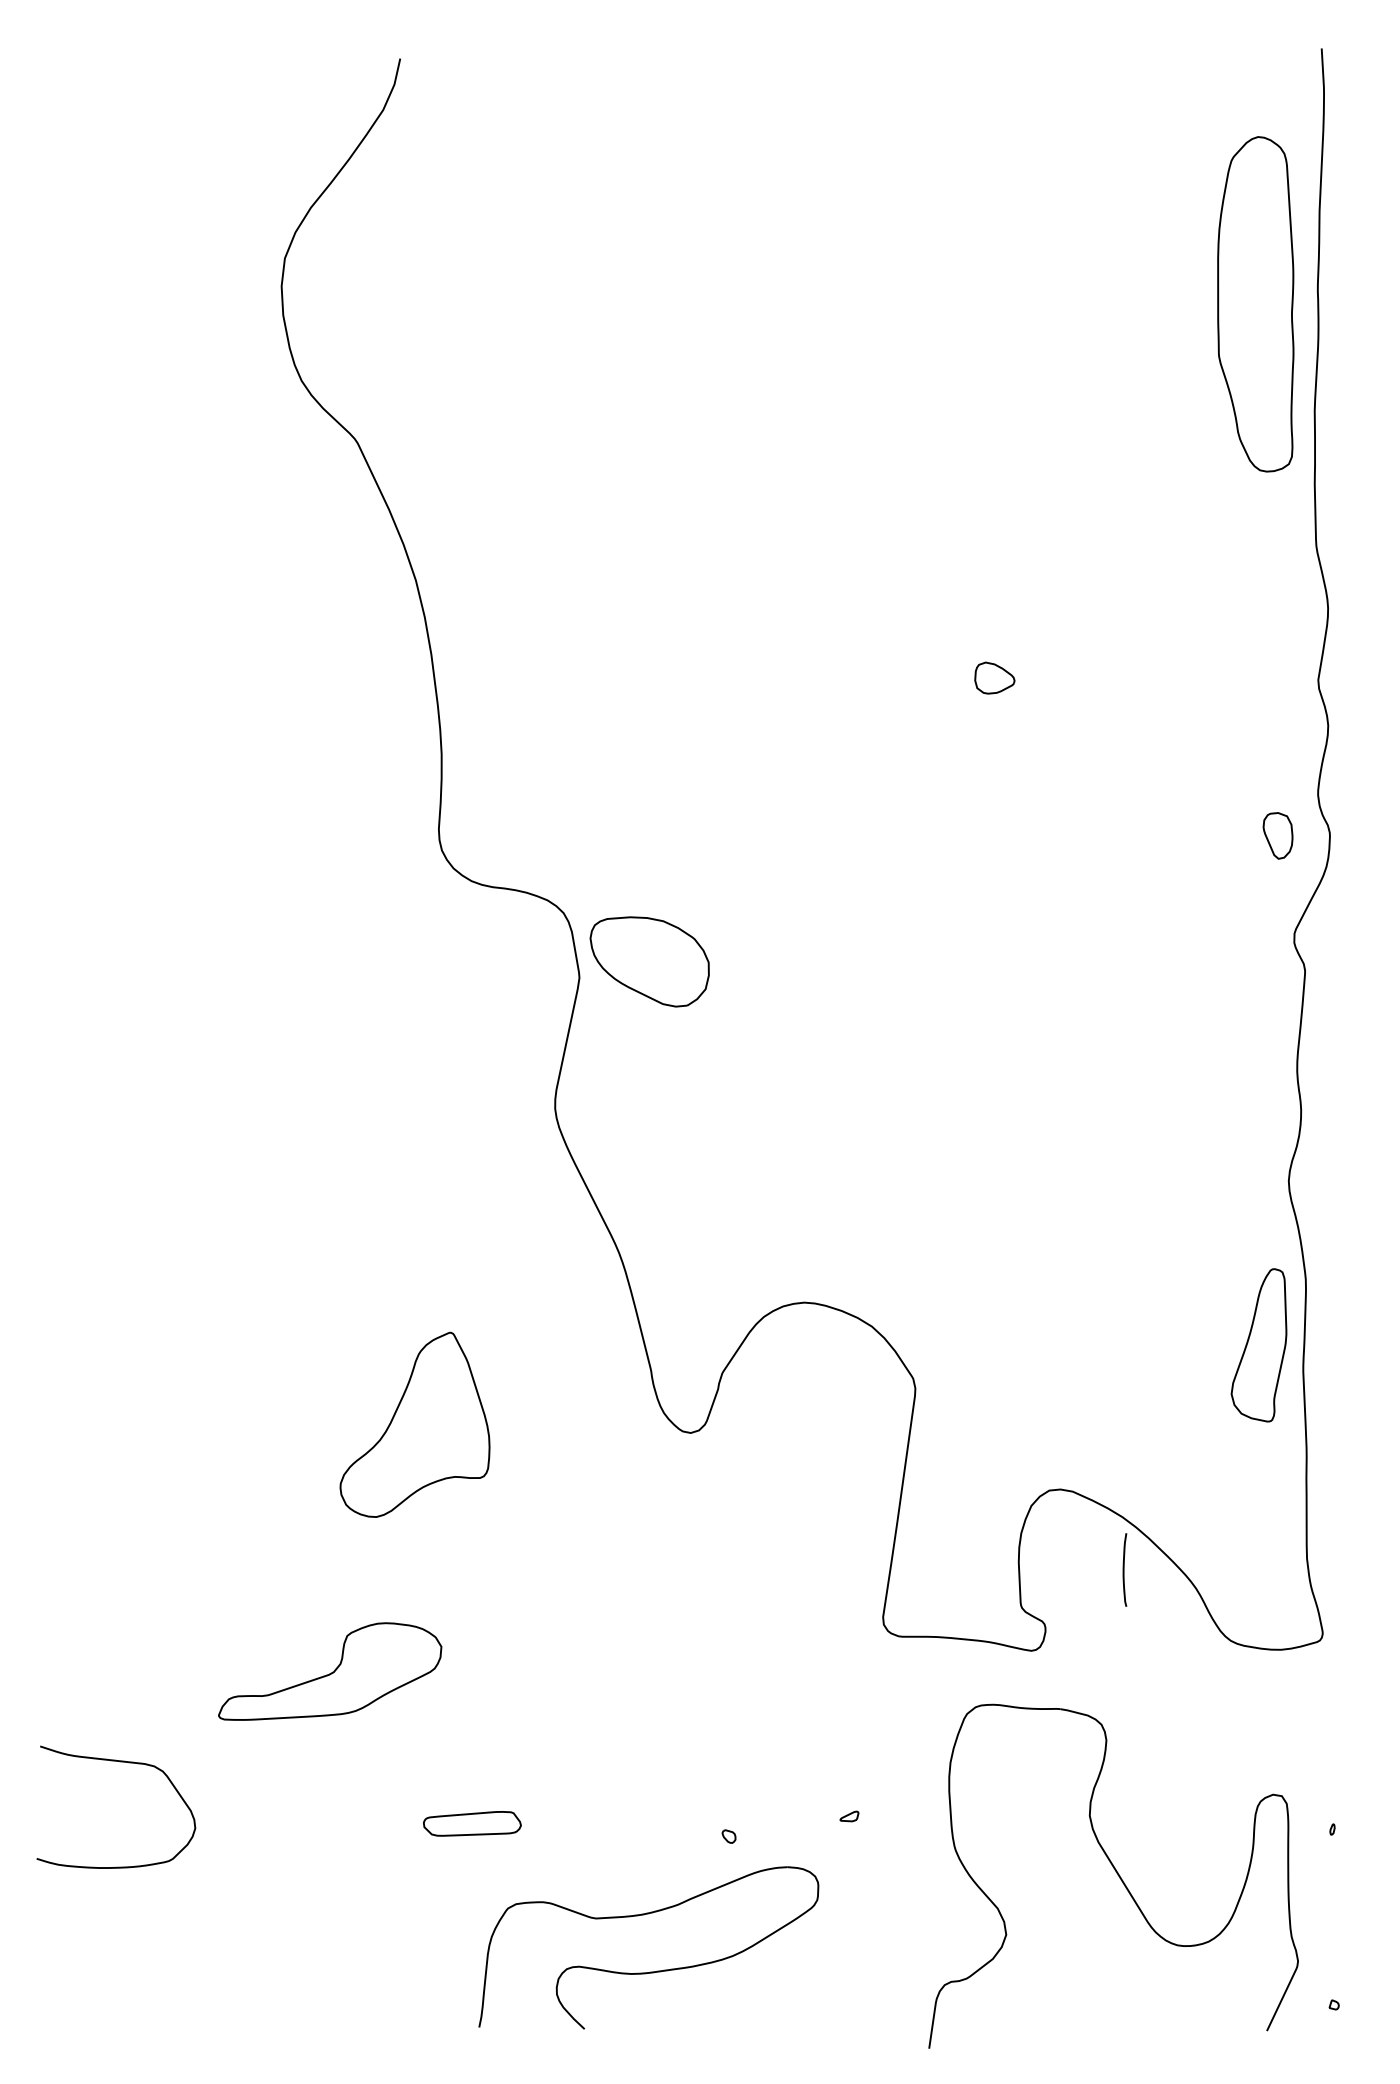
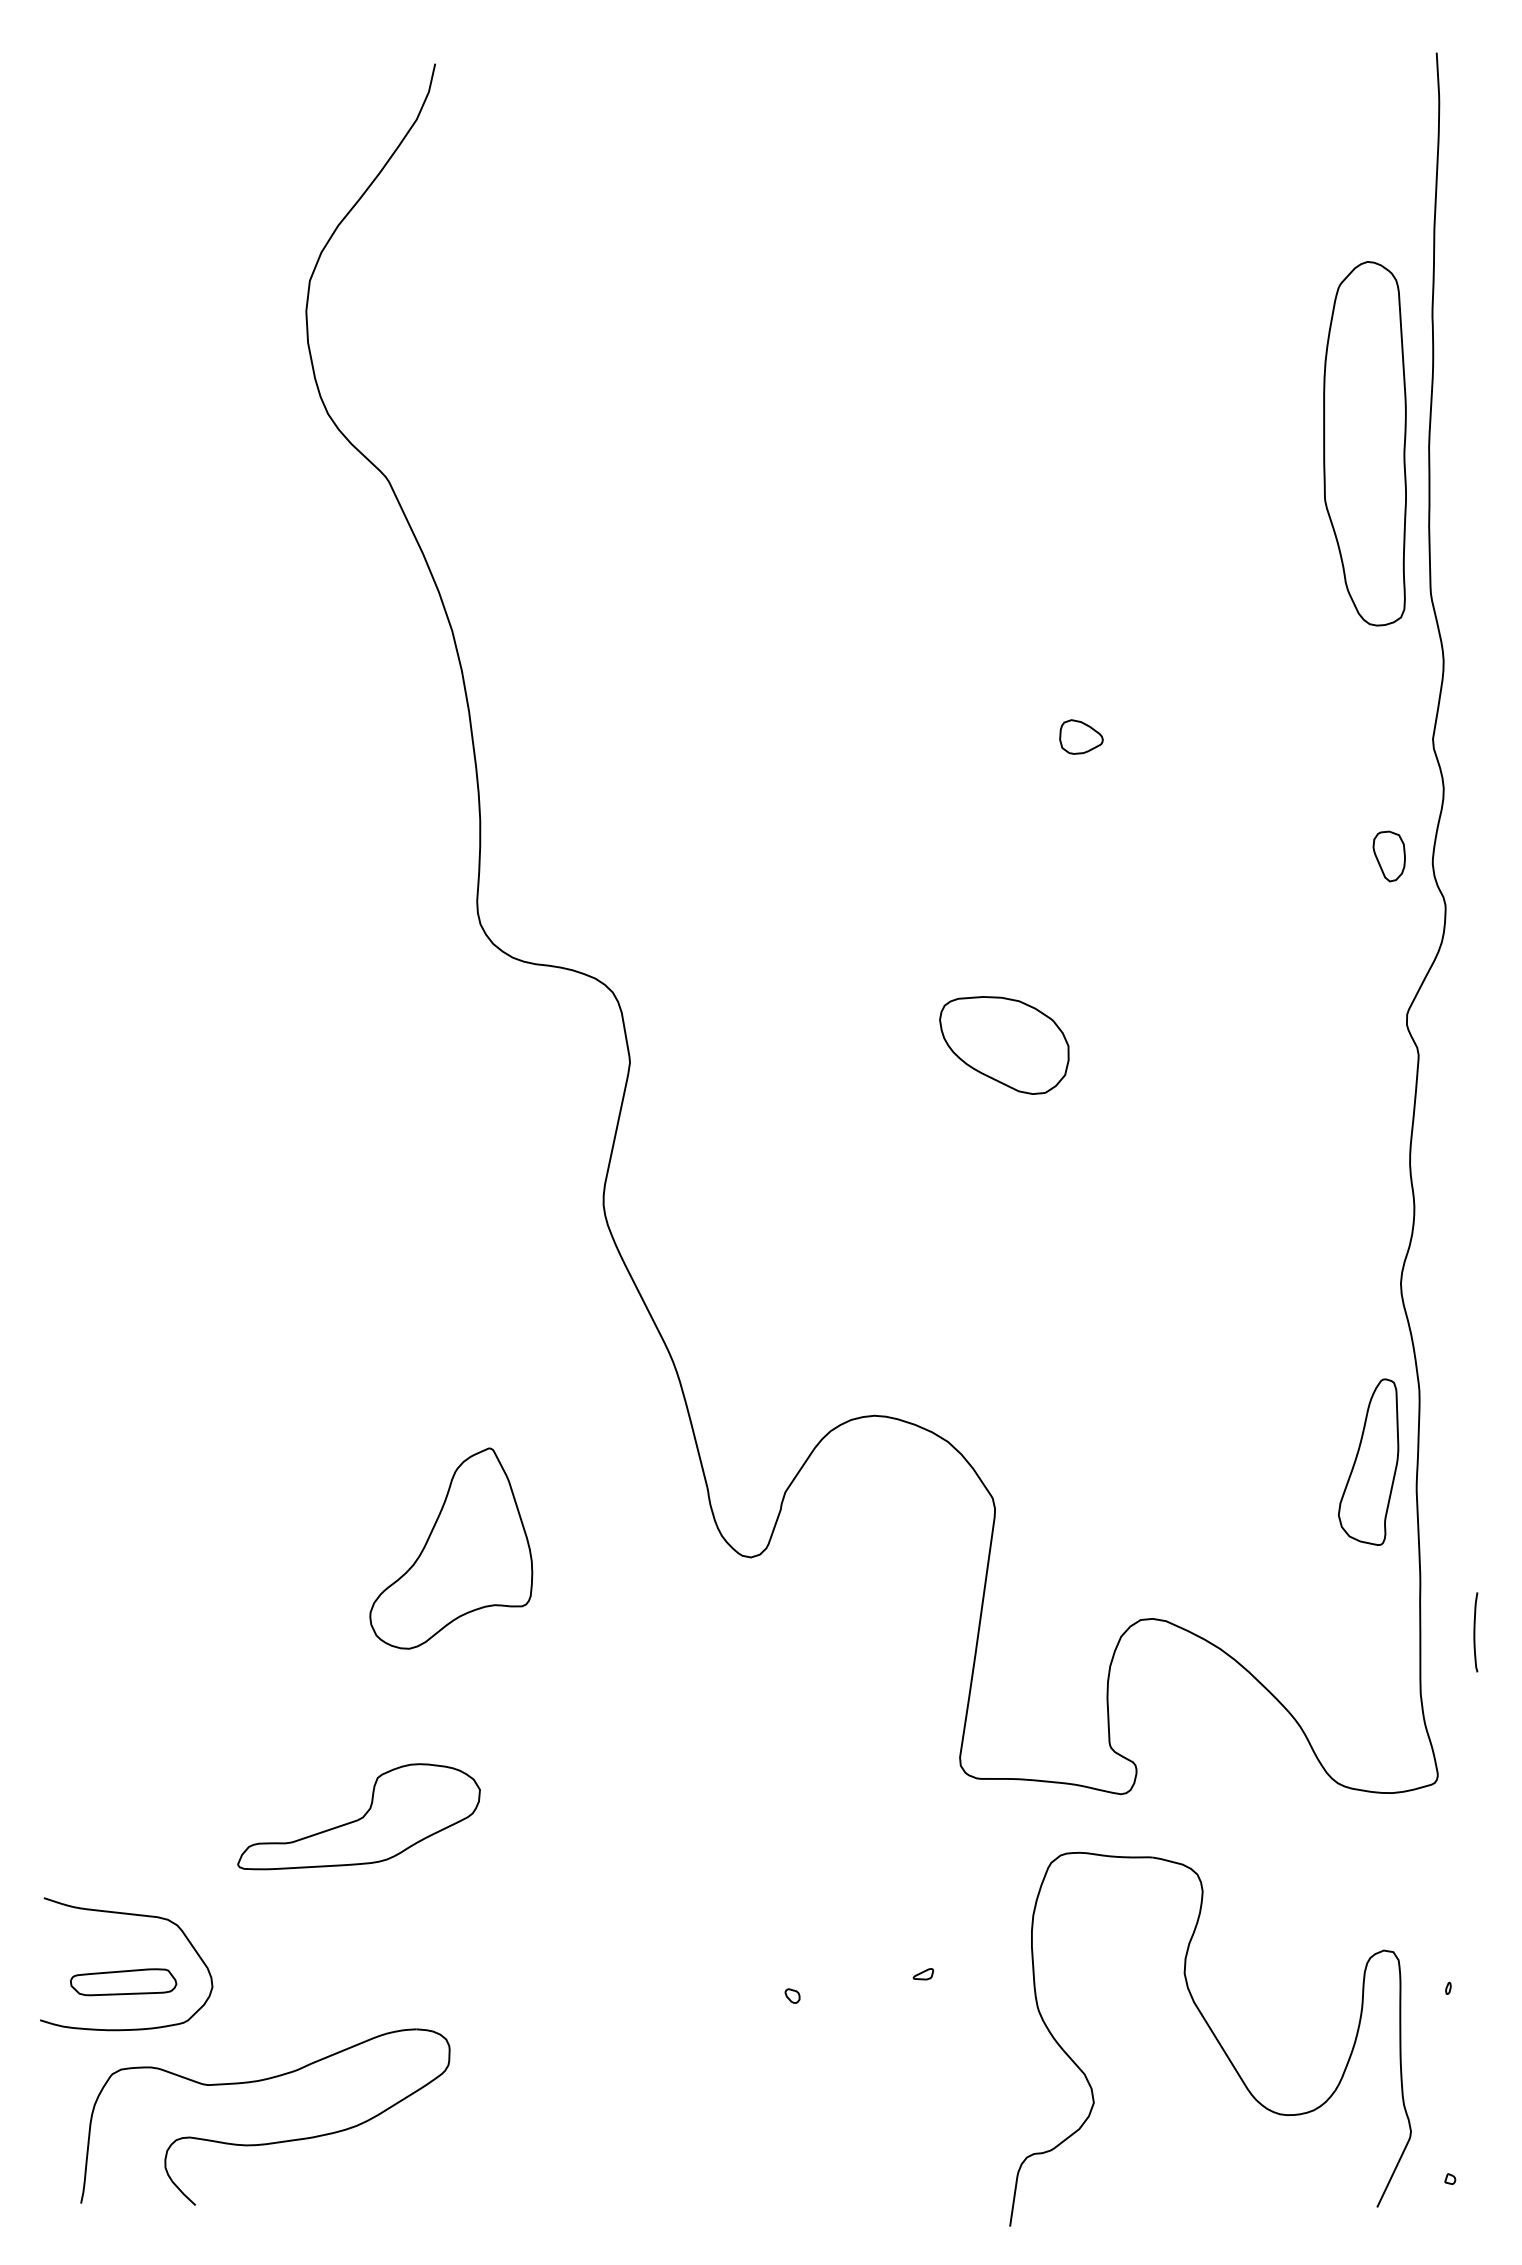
part: (1255, 304) -> (1364, 443), moved
part: (1277, 835) -> (1388, 856), moved
part: (649, 961) -> (1004, 1045), moved
curve: (1124, 1570) -> (1475, 1632), moved
part: (472, 1824) -> (123, 1982), moved
part: (652, 1971) -> (269, 2142), moved

